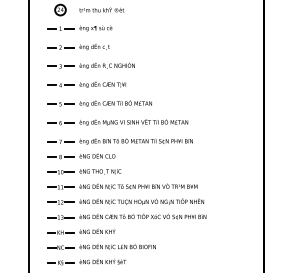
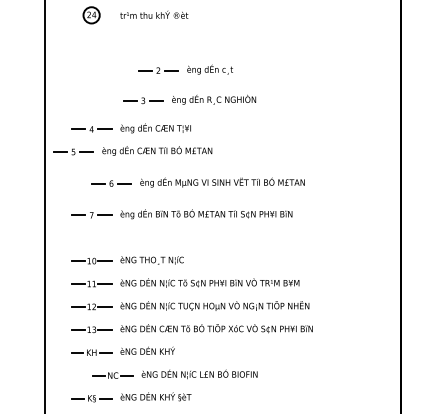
part: (79, 28) -> (120, 43), removed
part: (78, 47) -> (185, 70), moved
part: (90, 65) -> (188, 99), moved
part: (99, 103) -> (132, 150), moved
part: (117, 122) -> (197, 182), moved
part: (81, 156) -> (123, 237), removed
part: (101, 246) -> (175, 373), moved

